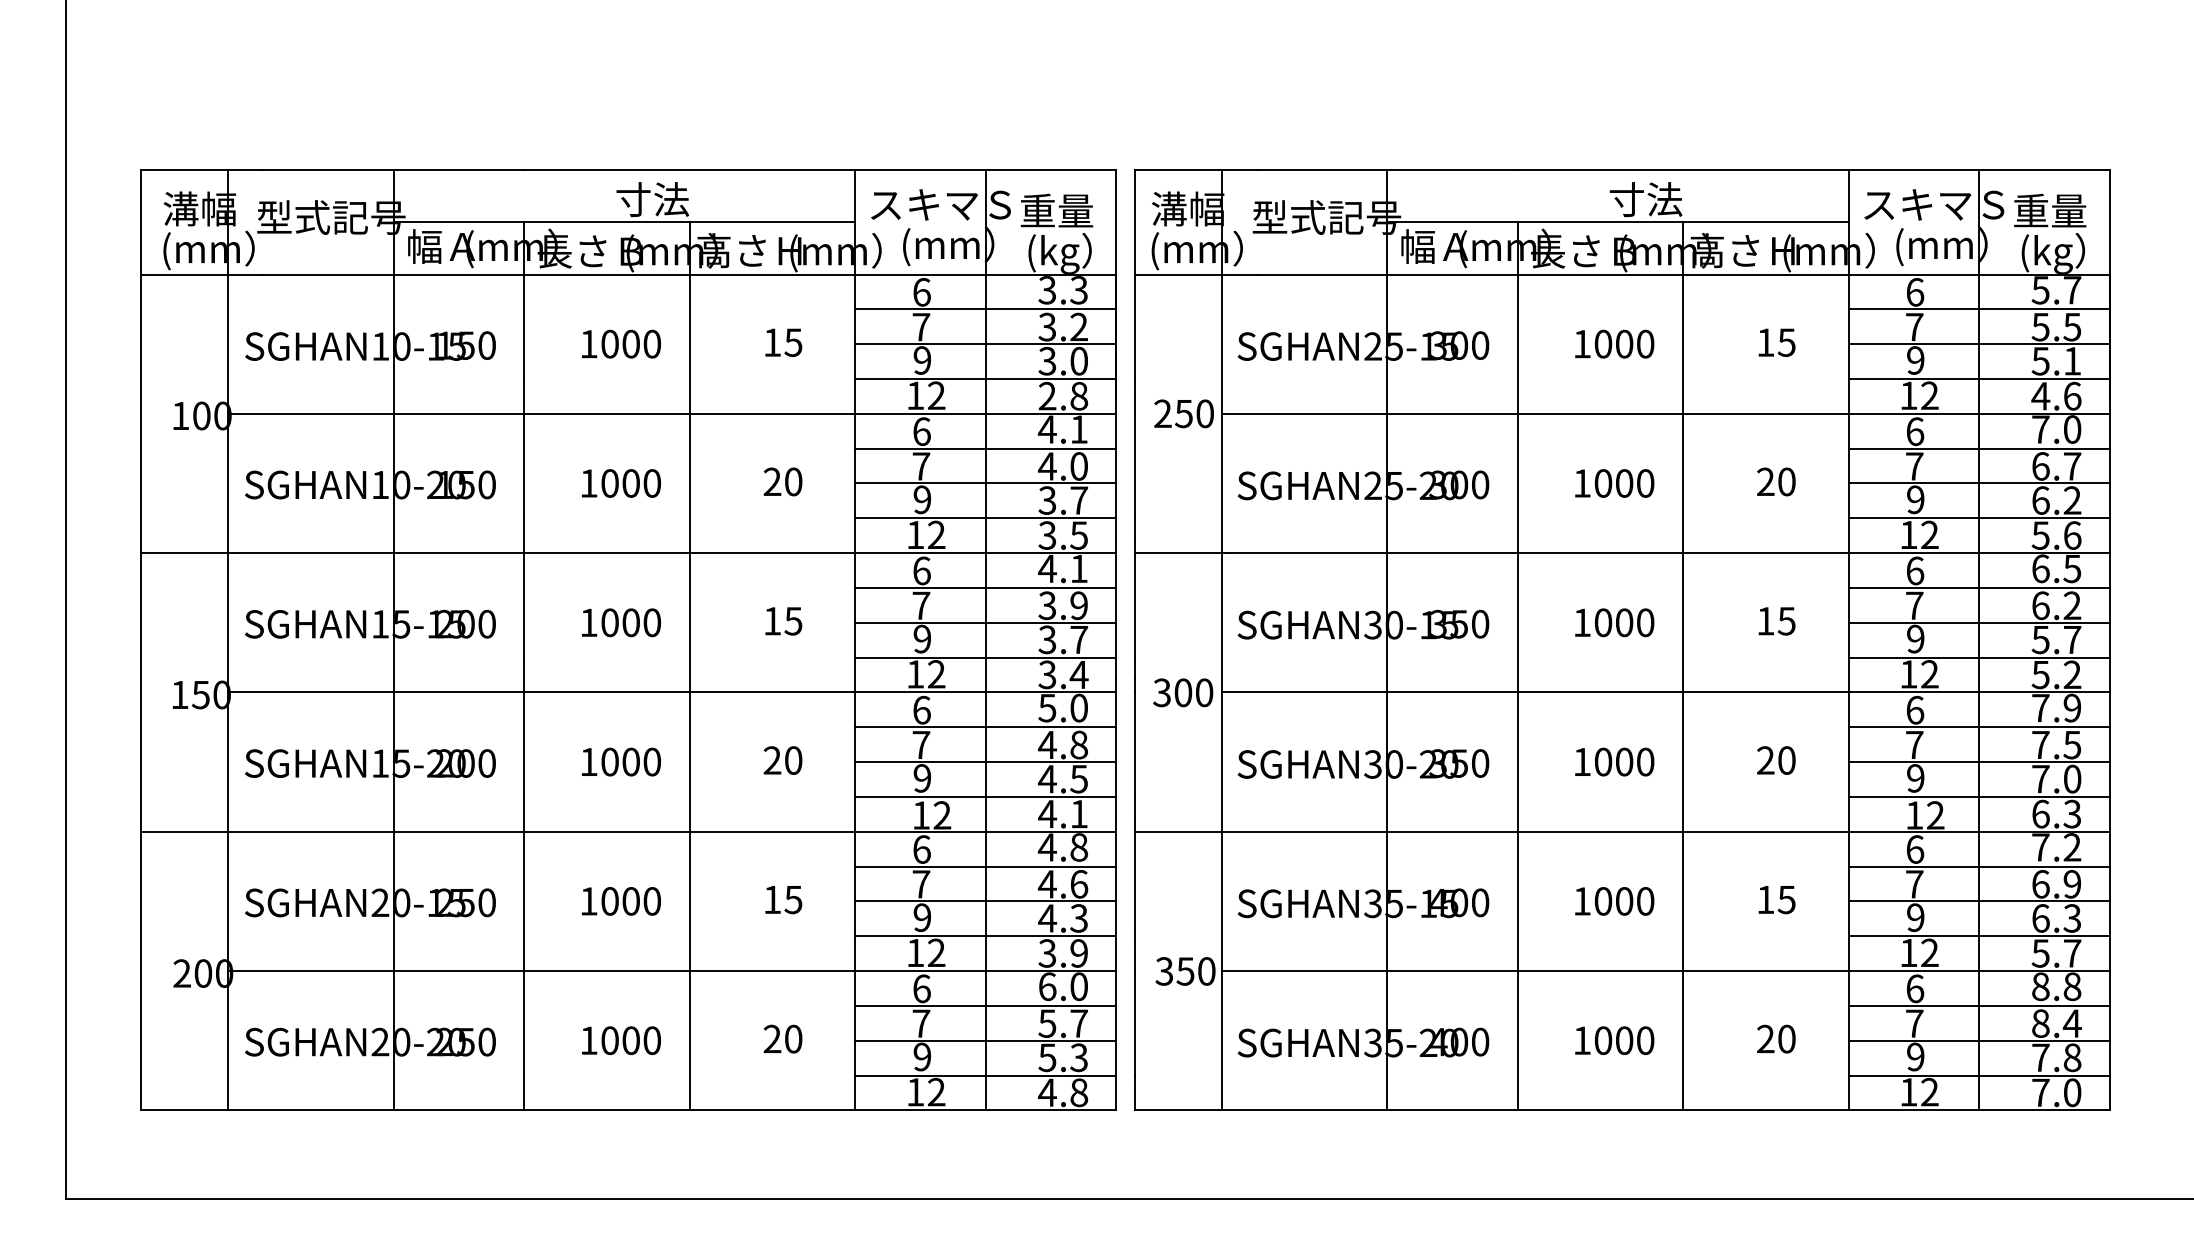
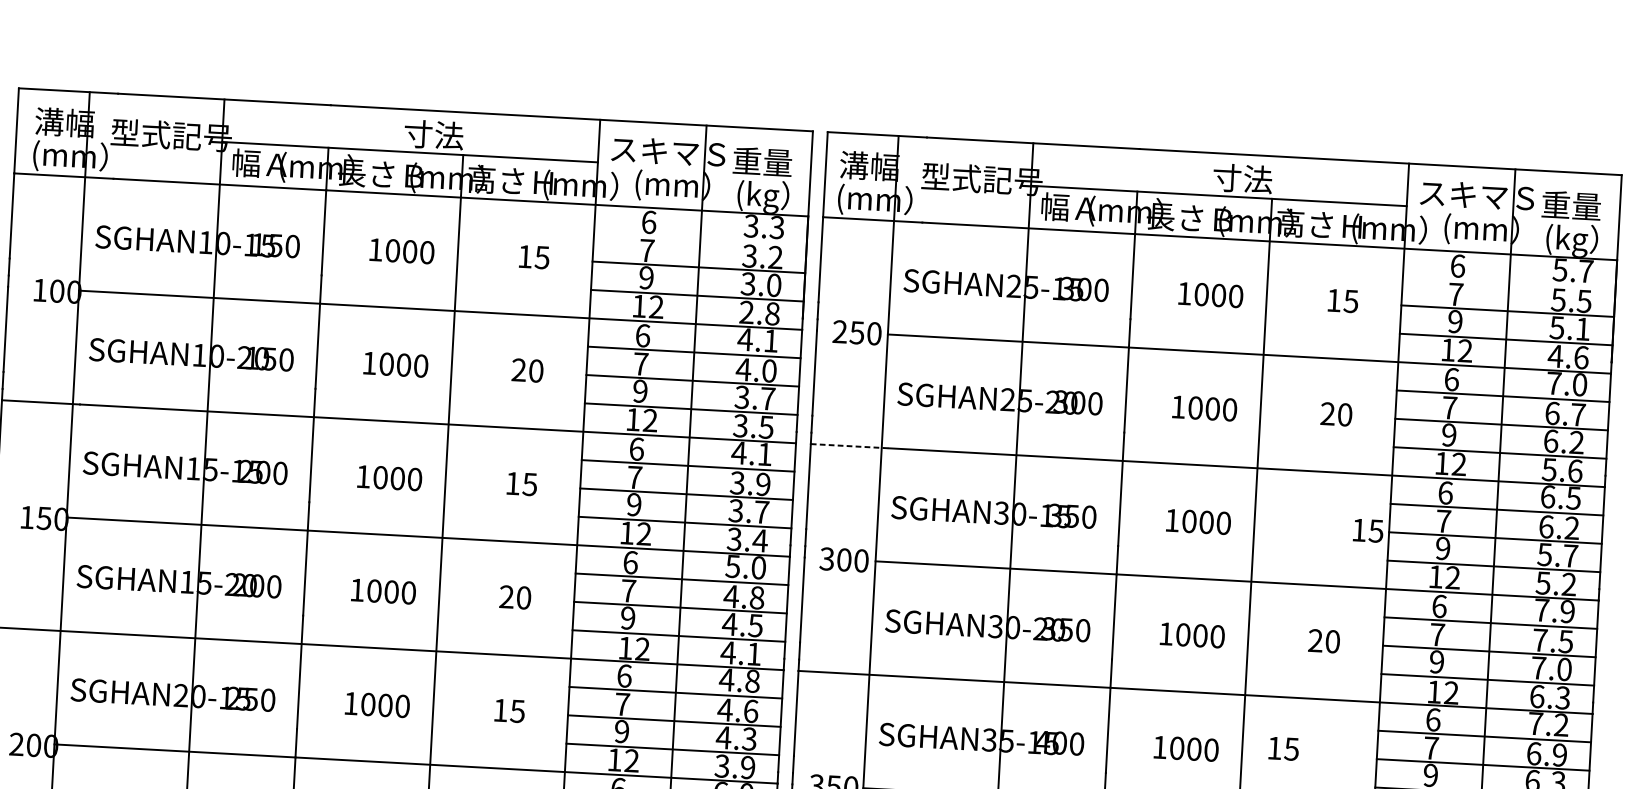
line: (985, 309) -> (700, 239), removed
line: (1978, 309) -> (1508, 282), removed
line: (1182, 553) -> (849, 446), solid -> dashed
text: (1776, 621) -> (1367, 530), moved
text: (1776, 900) -> (1283, 749), moved

